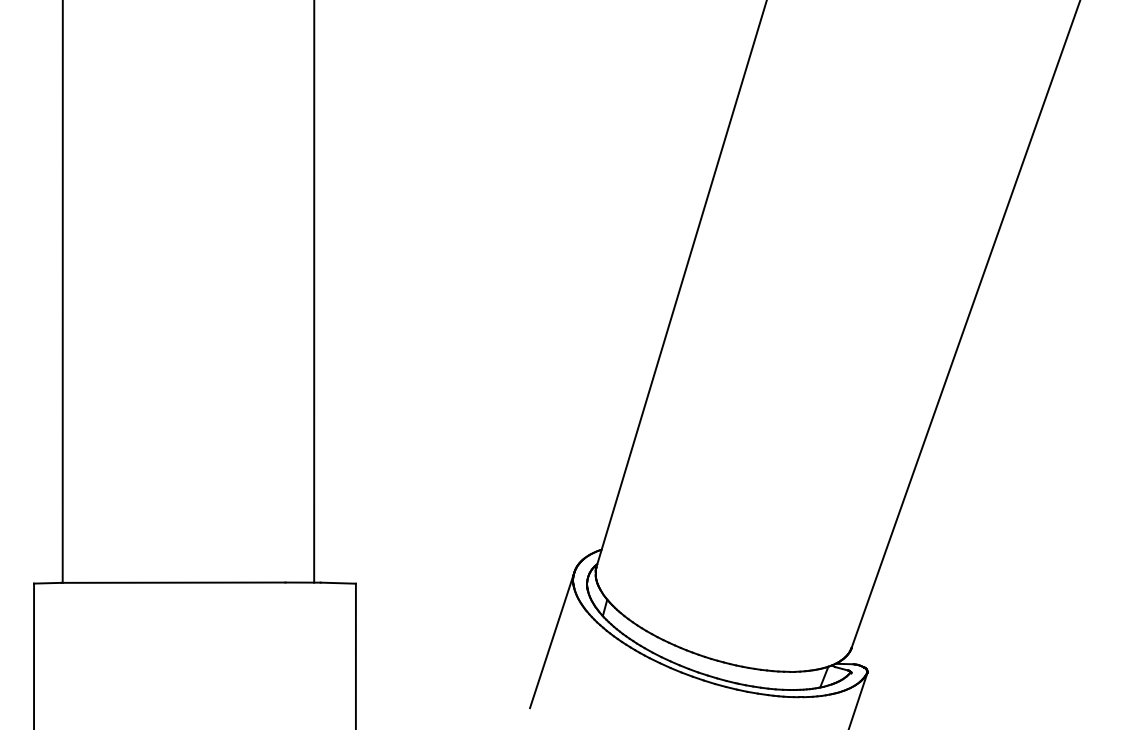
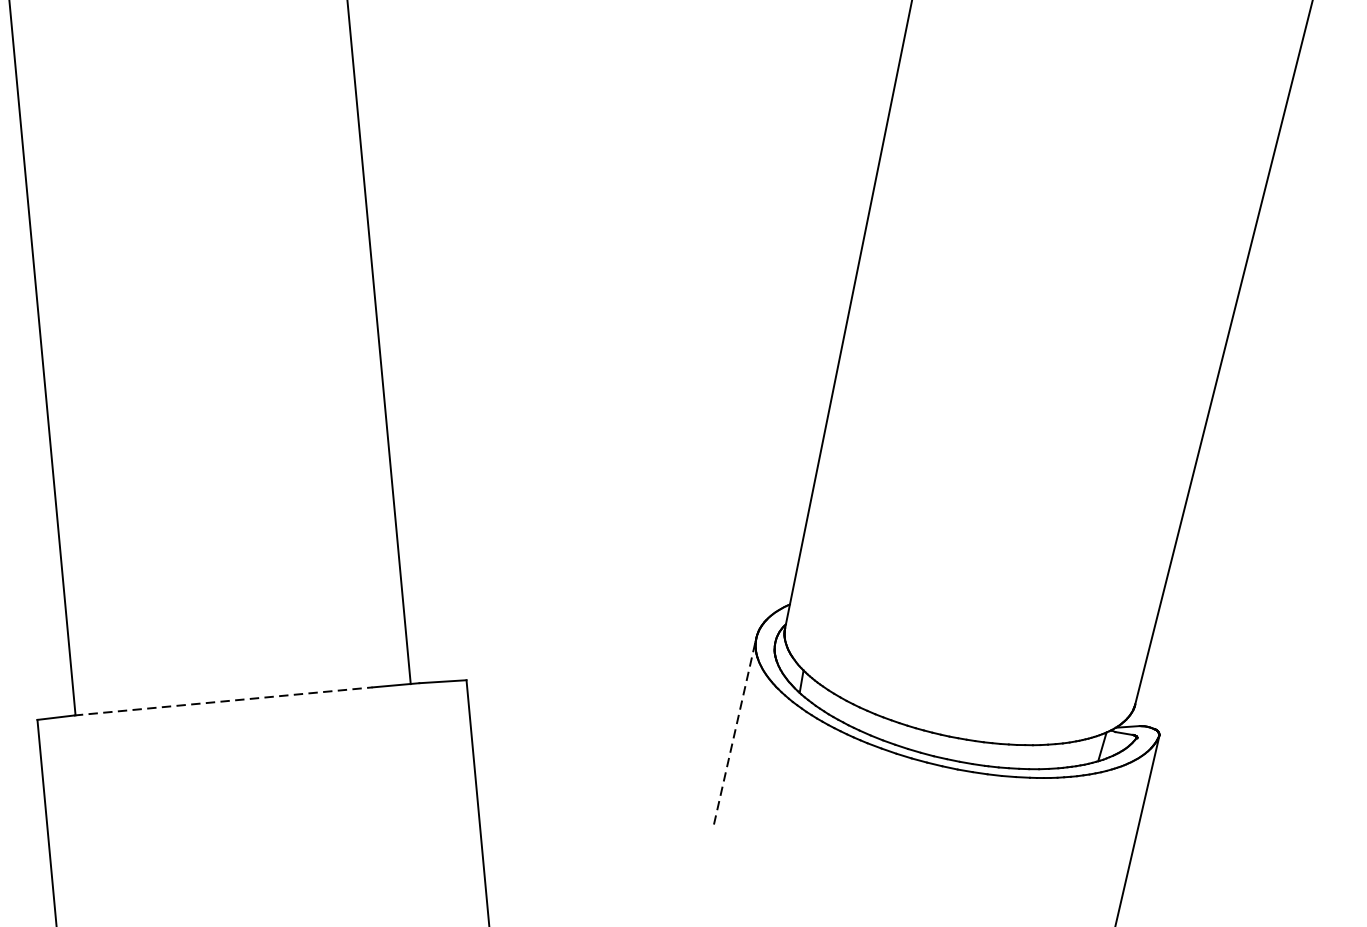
line: (173, 582) -> (223, 701), solid -> dashed
line: (552, 640) -> (735, 731), solid -> dashed

